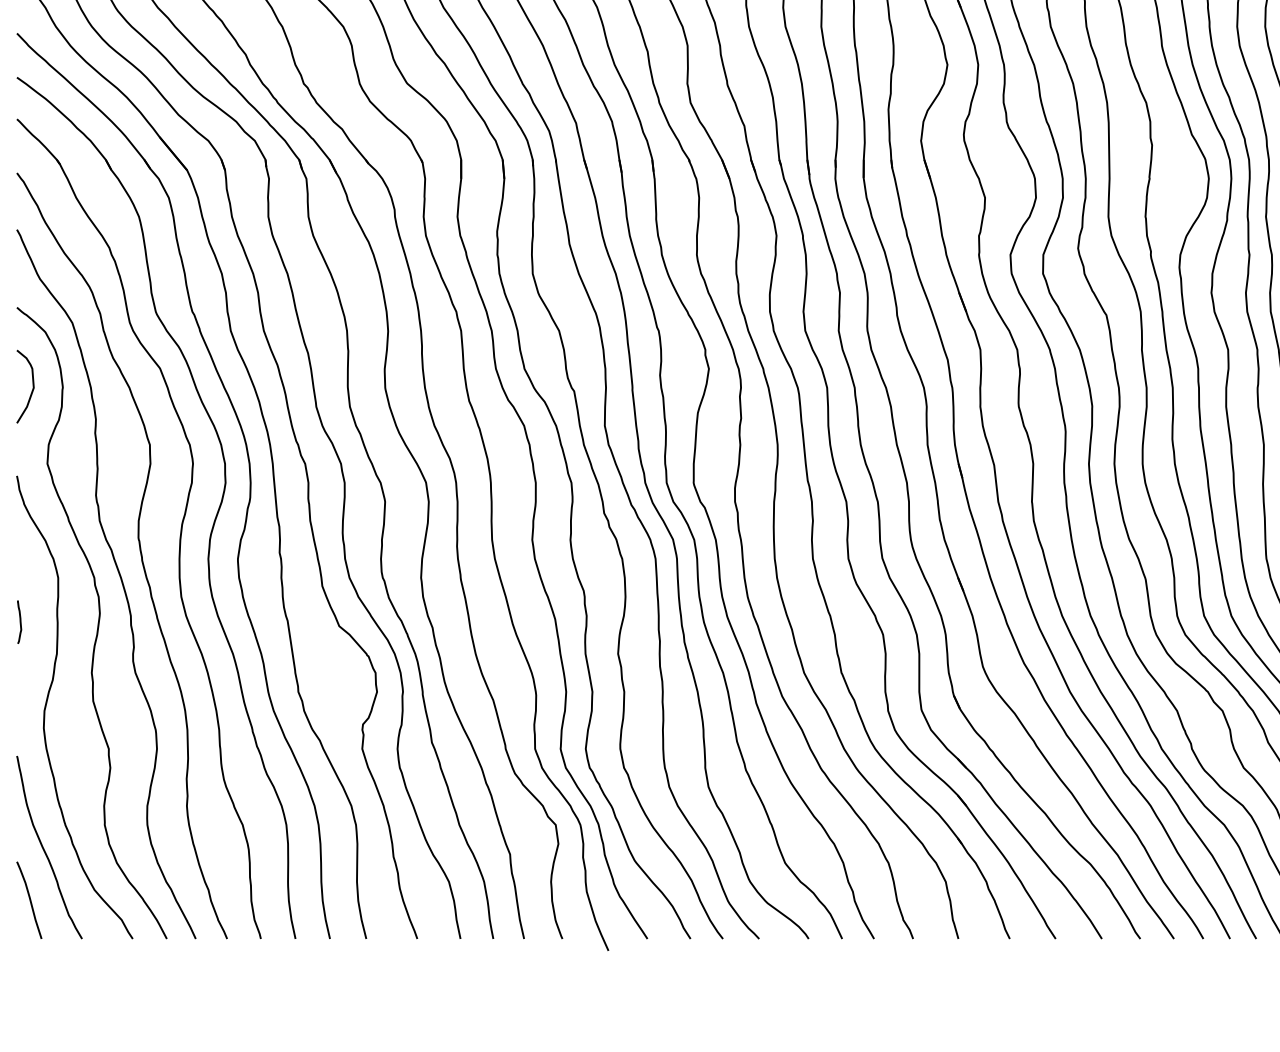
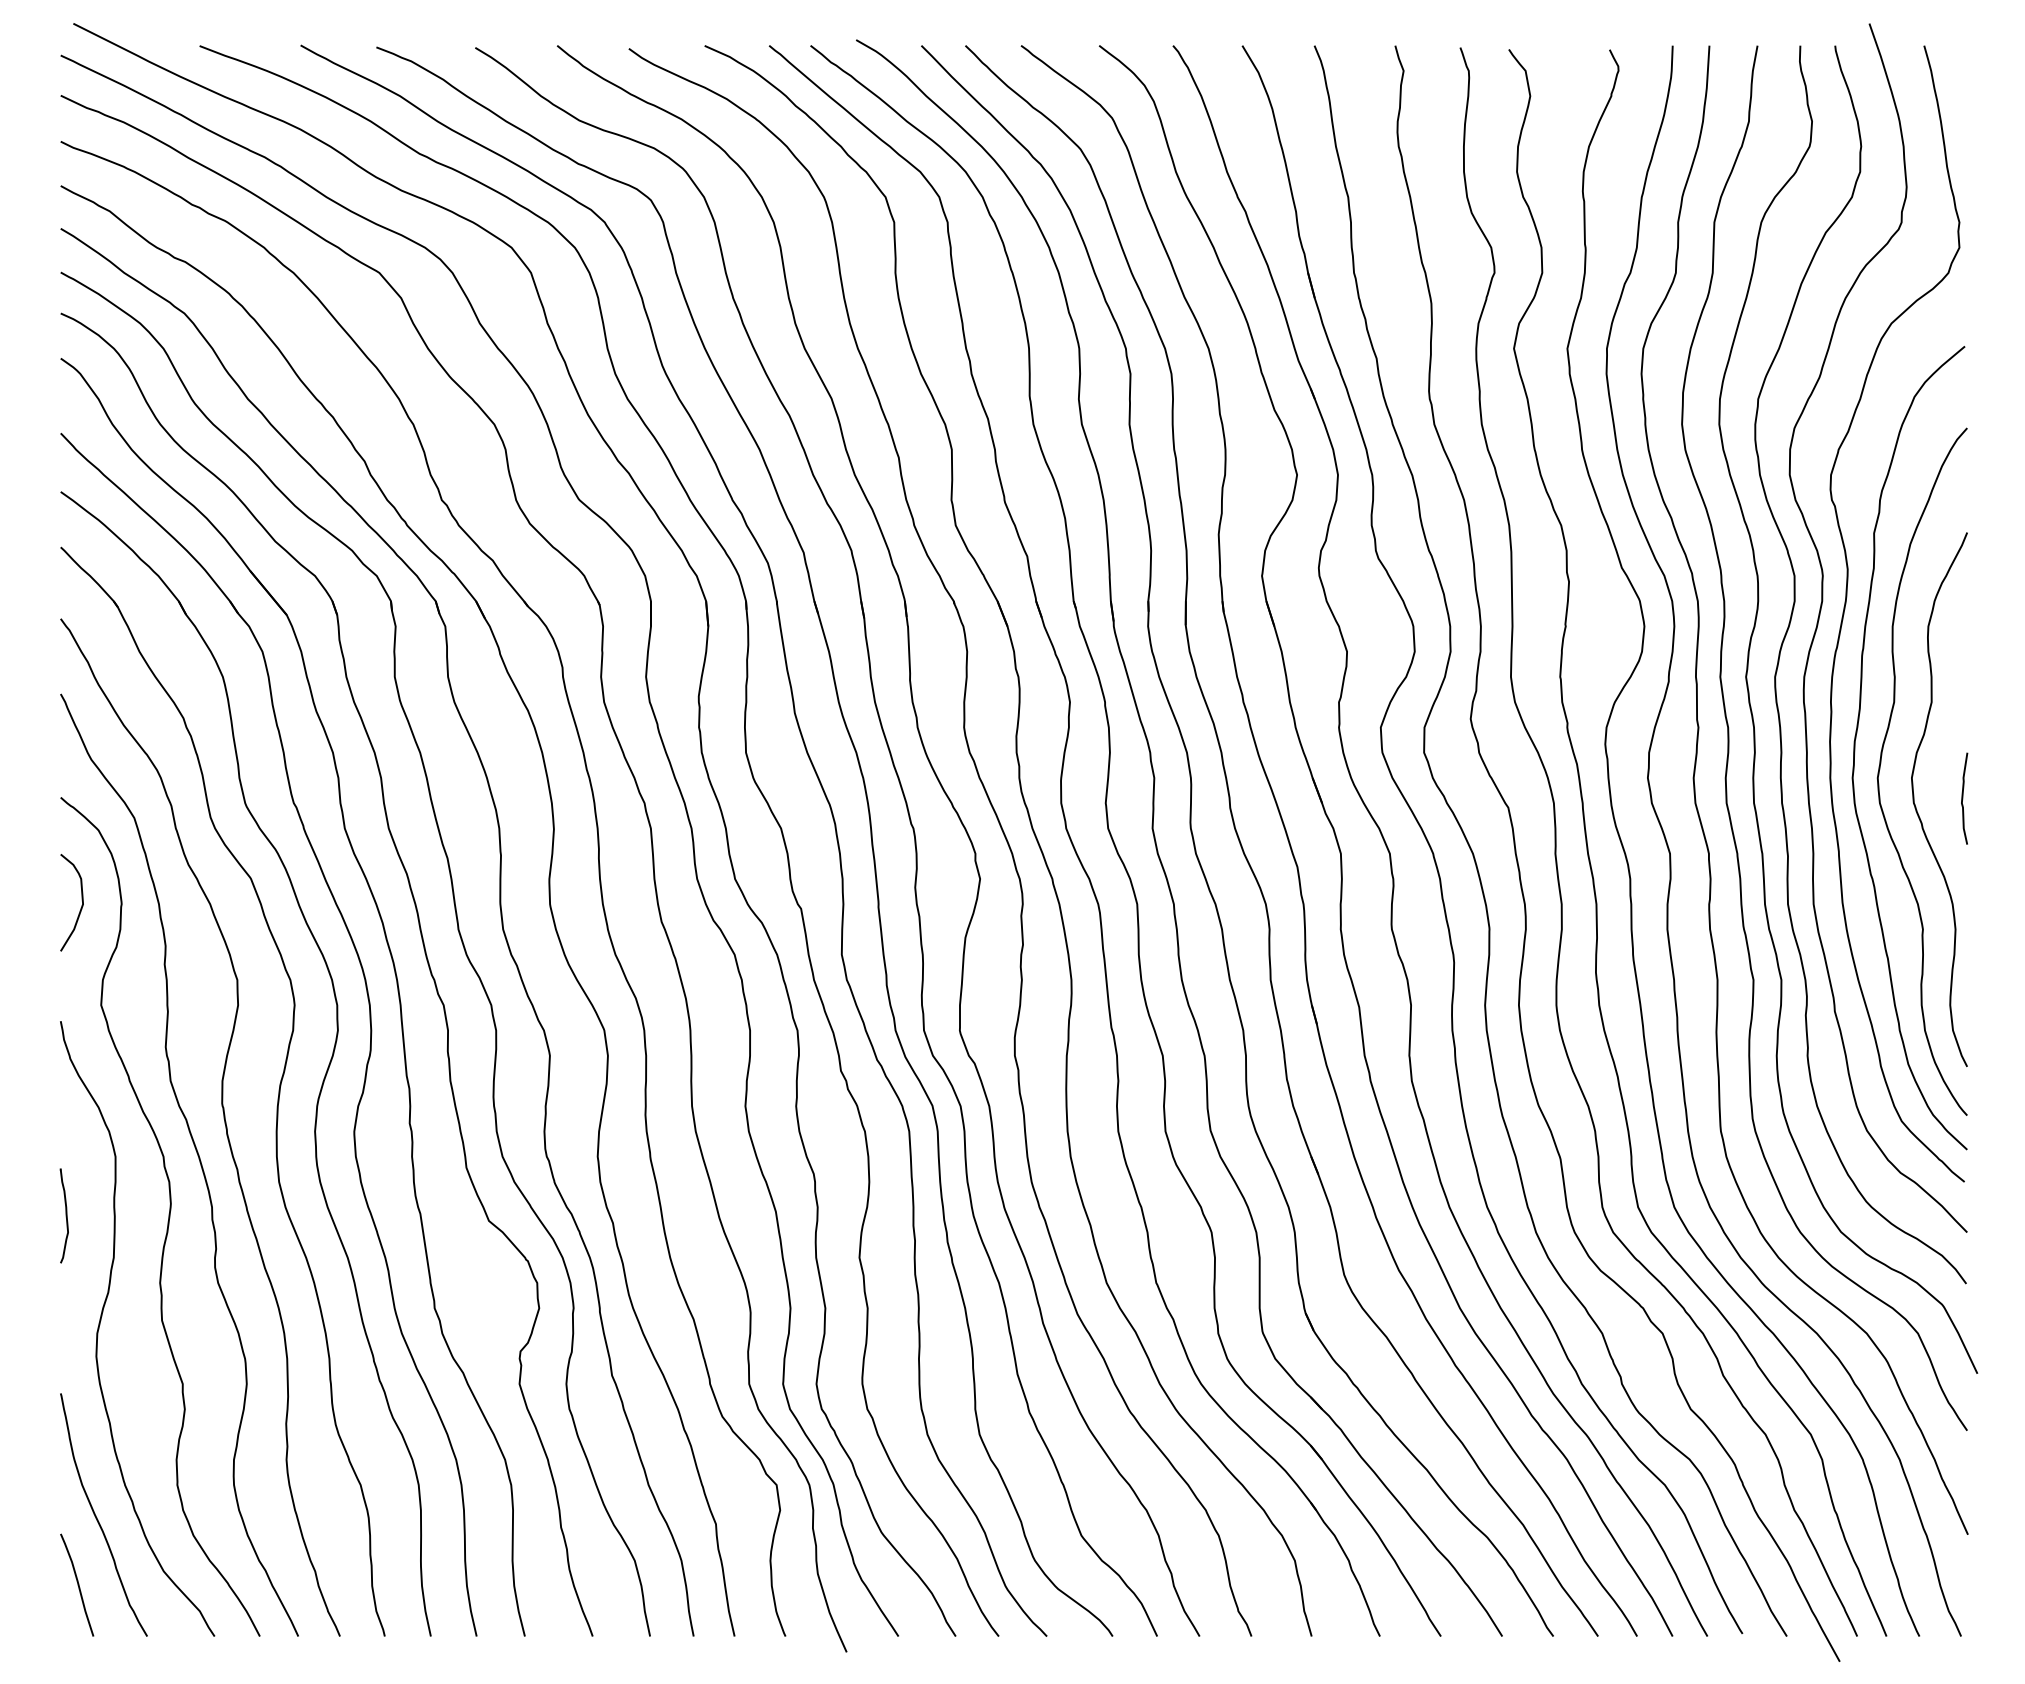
part: (19, 622) -> (63, 1215), size x1.67

